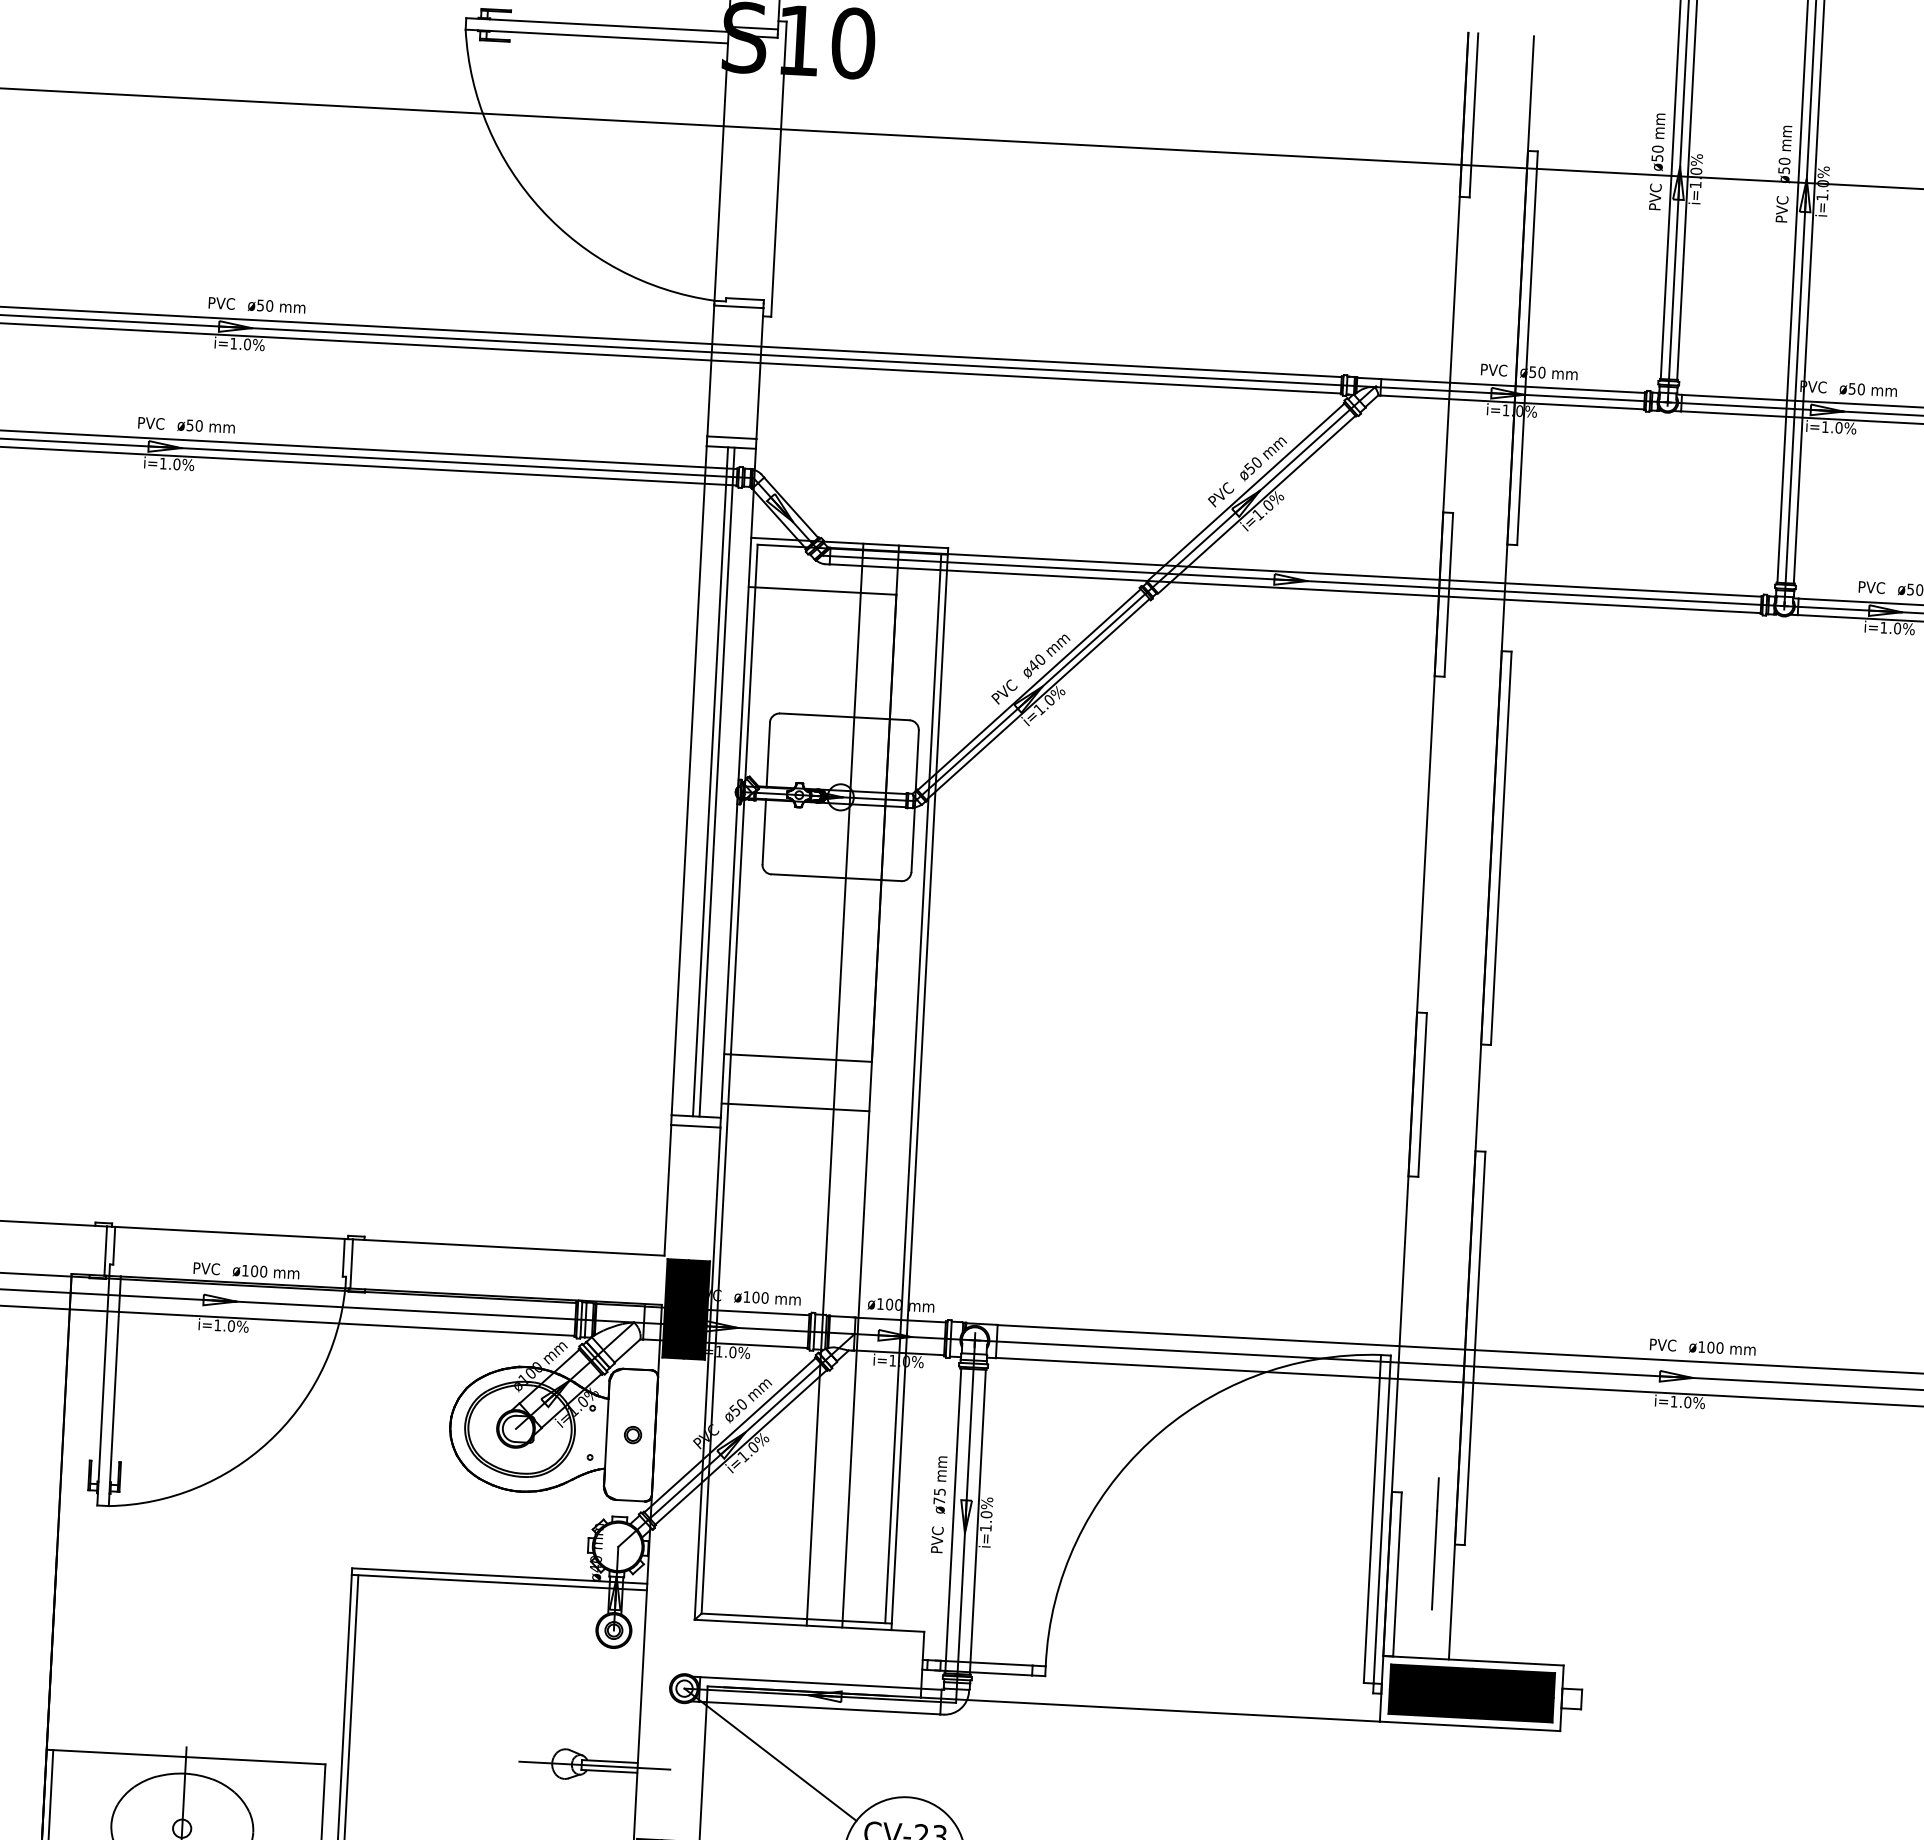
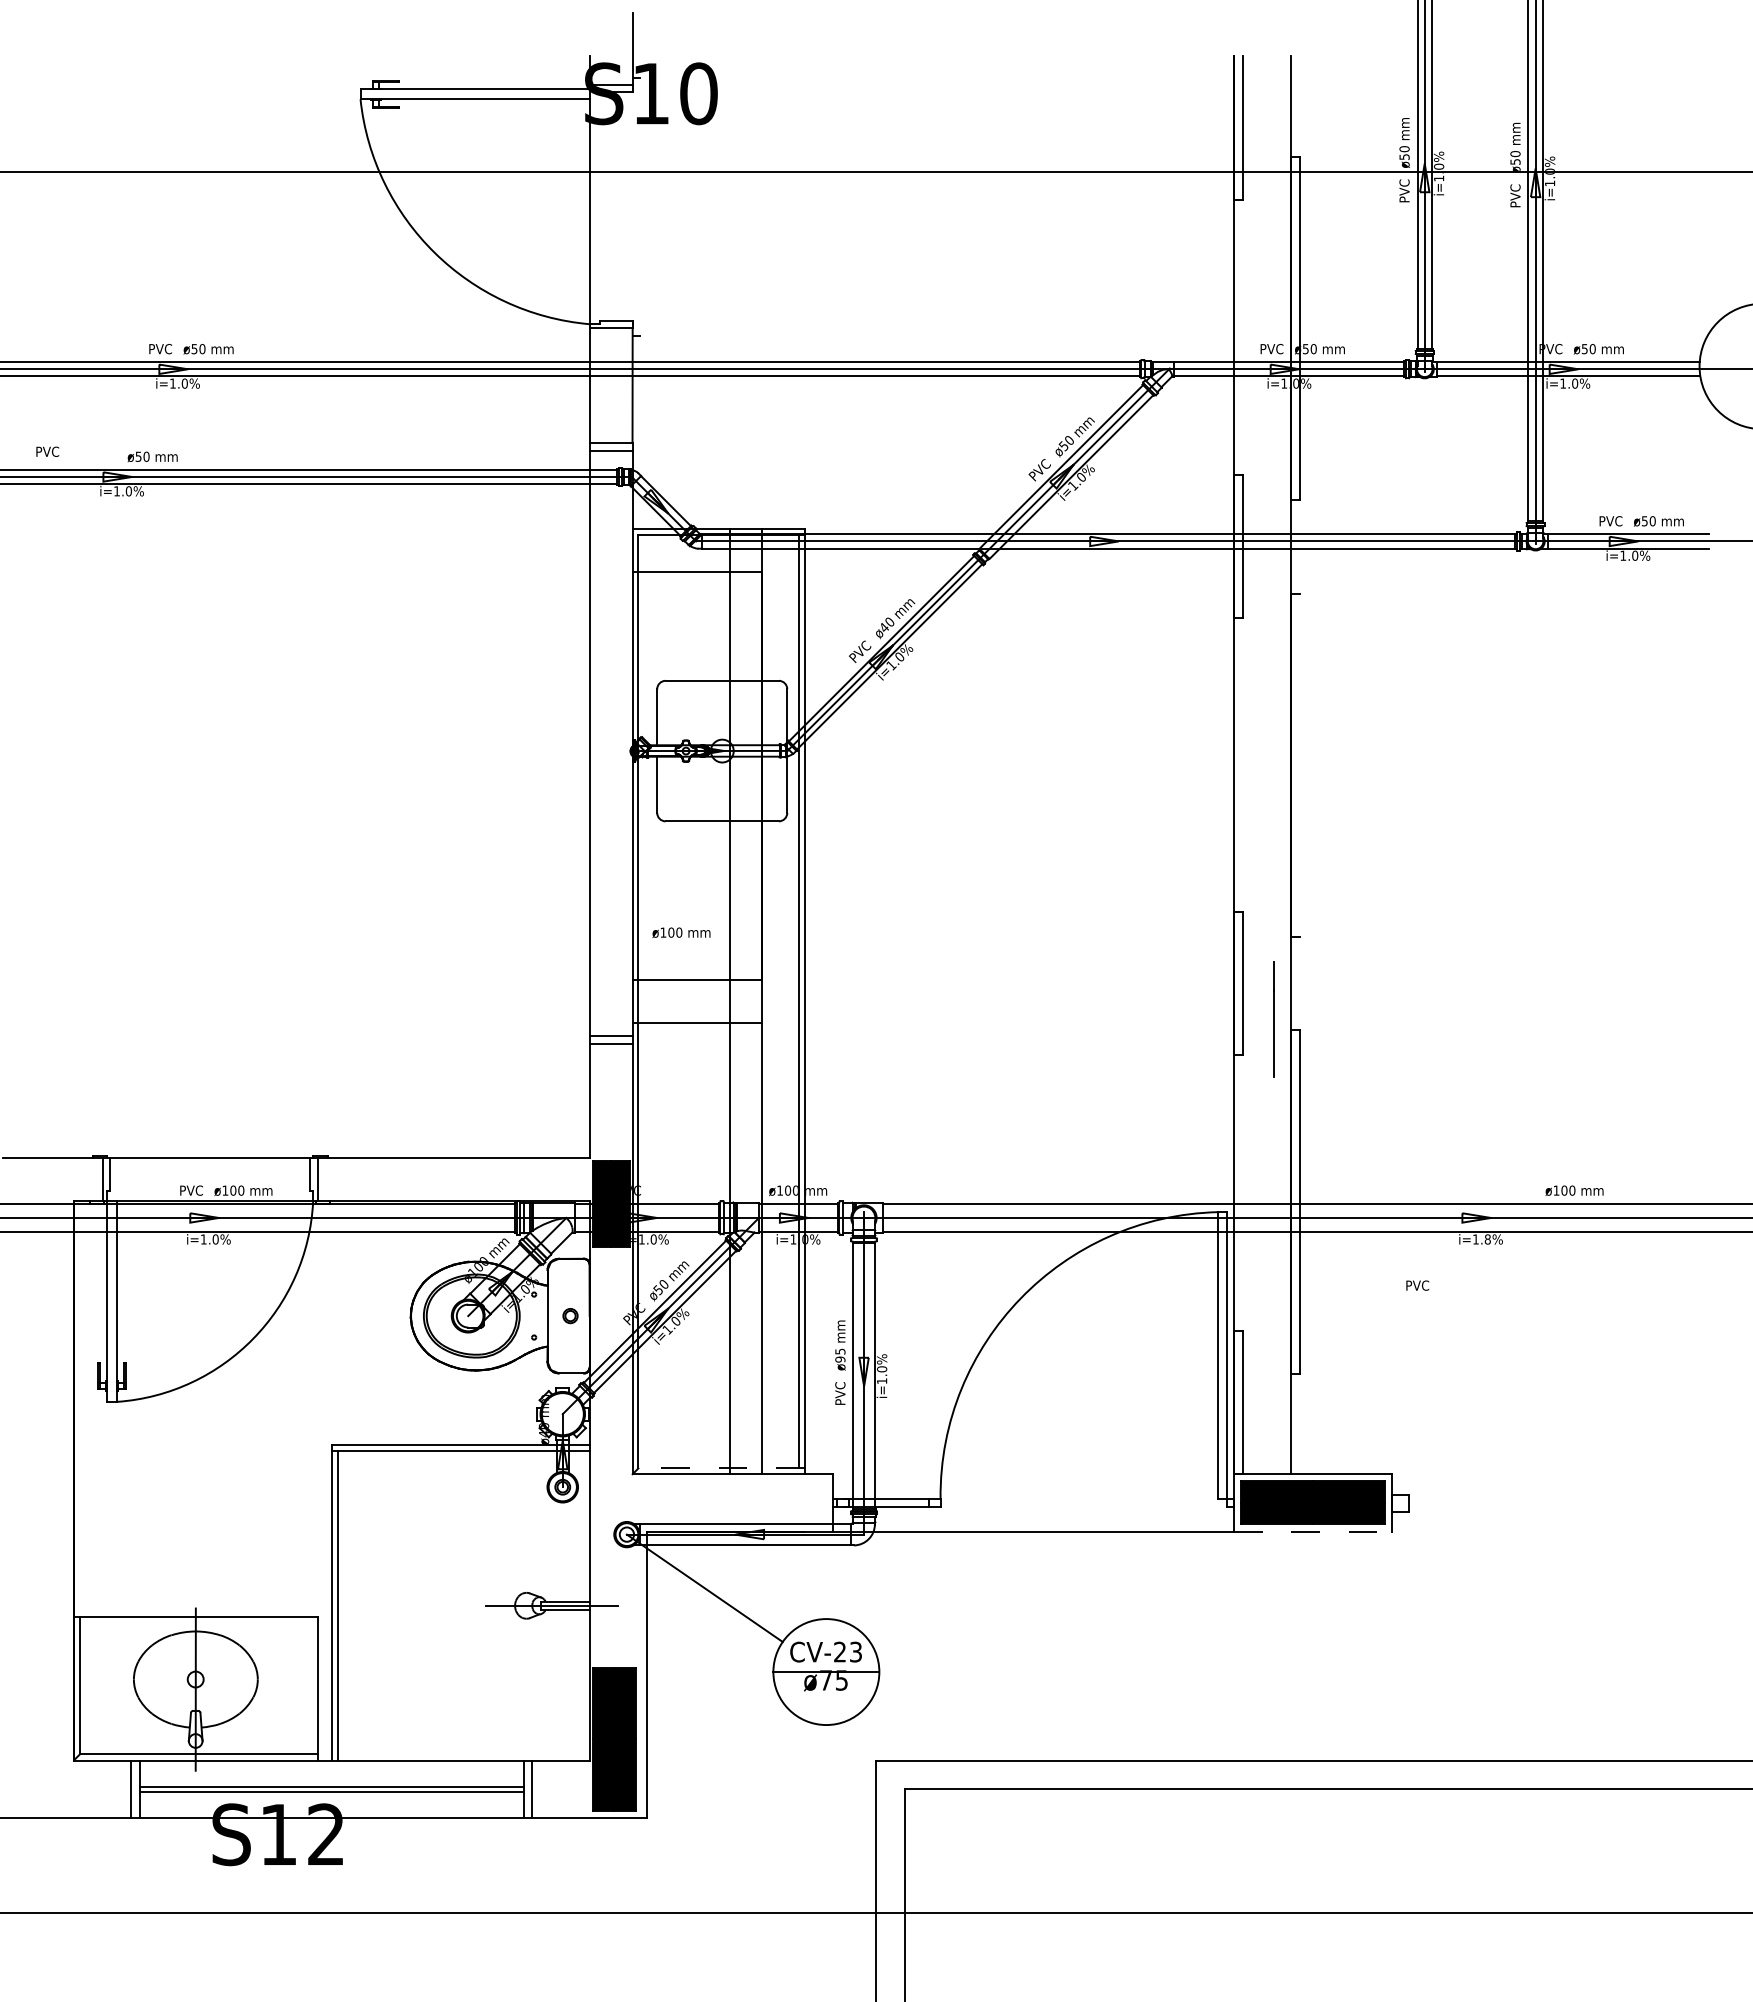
line: (778, 168) -> (639, 206), removed
text: (151, 423) -> (47, 451), moved
line: (710, 781) -> (608, 743), removed
line: (716, 782) -> (613, 743), removed
line: (1501, 848) -> (1300, 765), removed
text: (767, 1297) -> (681, 932), moved
text: (1662, 1344) -> (1417, 1285), moved
text: (1722, 1348) -> (1574, 1190), moved
text: (1687, 1402) -> (1487, 1239), i=1.0% -> i=1.8%
text: (939, 1500) -> (840, 1359), ø75 -> ø95
line: (1434, 1544) -> (1273, 1019), moved
line: (795, 1618) -> (720, 1468), solid -> dashed
line: (1469, 1726) -> (1312, 1531), solid -> dashed

